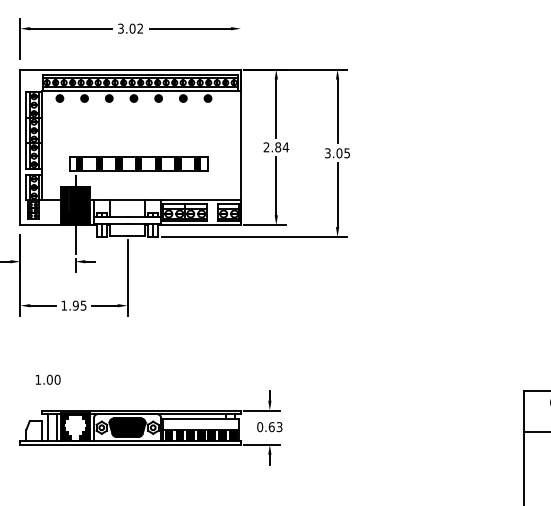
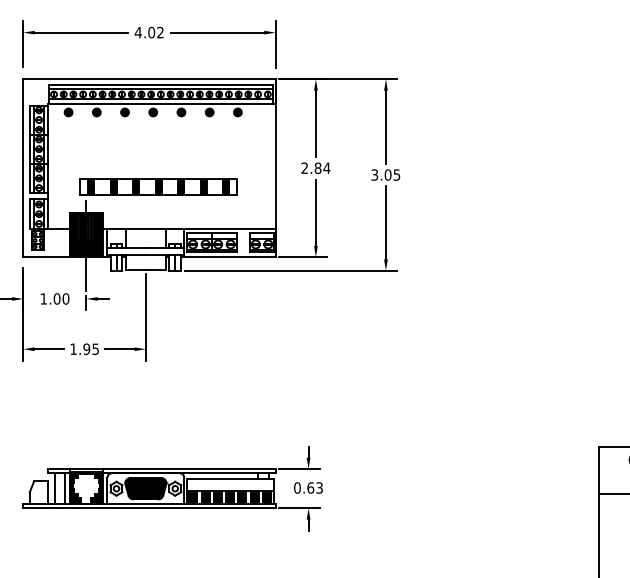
text: (120, 28) -> (137, 32), 3.02 -> 4.02
line: (240, 39) -> (275, 44), added
text: (48, 379) -> (55, 298), moved

